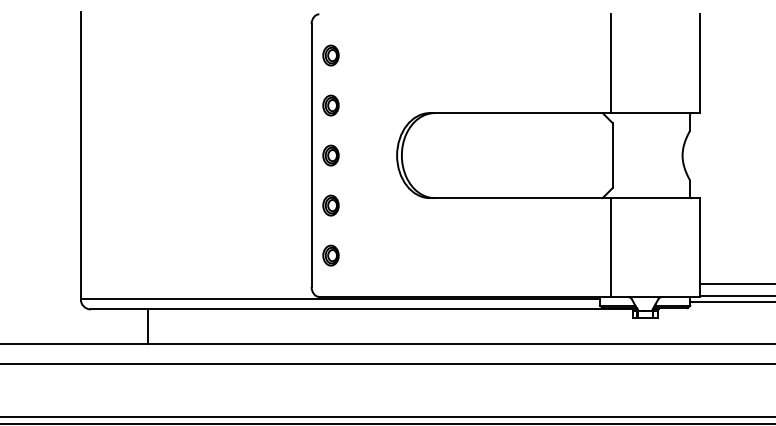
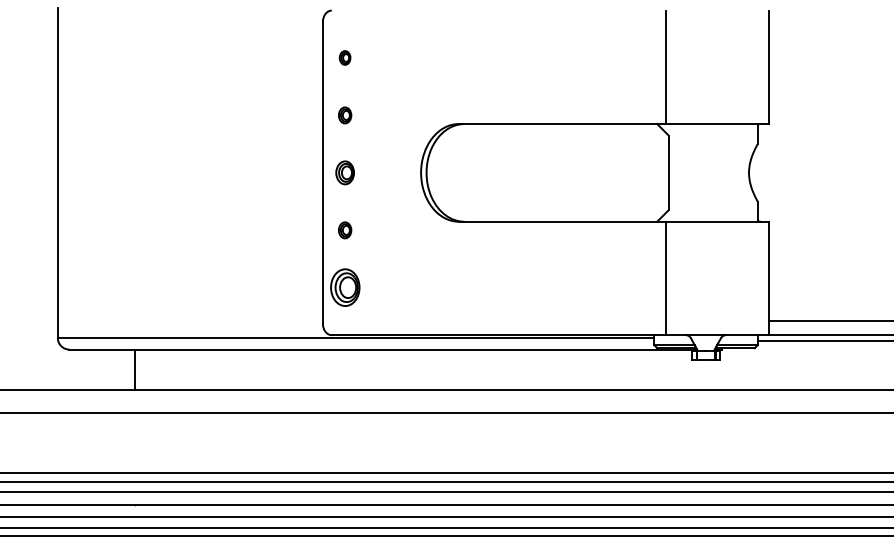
part: (330, 55) -> (344, 57), size x0.6
part: (330, 105) -> (344, 115), size x0.7
part: (330, 205) -> (344, 230), size x0.7
part: (330, 255) -> (344, 287), size x1.6

